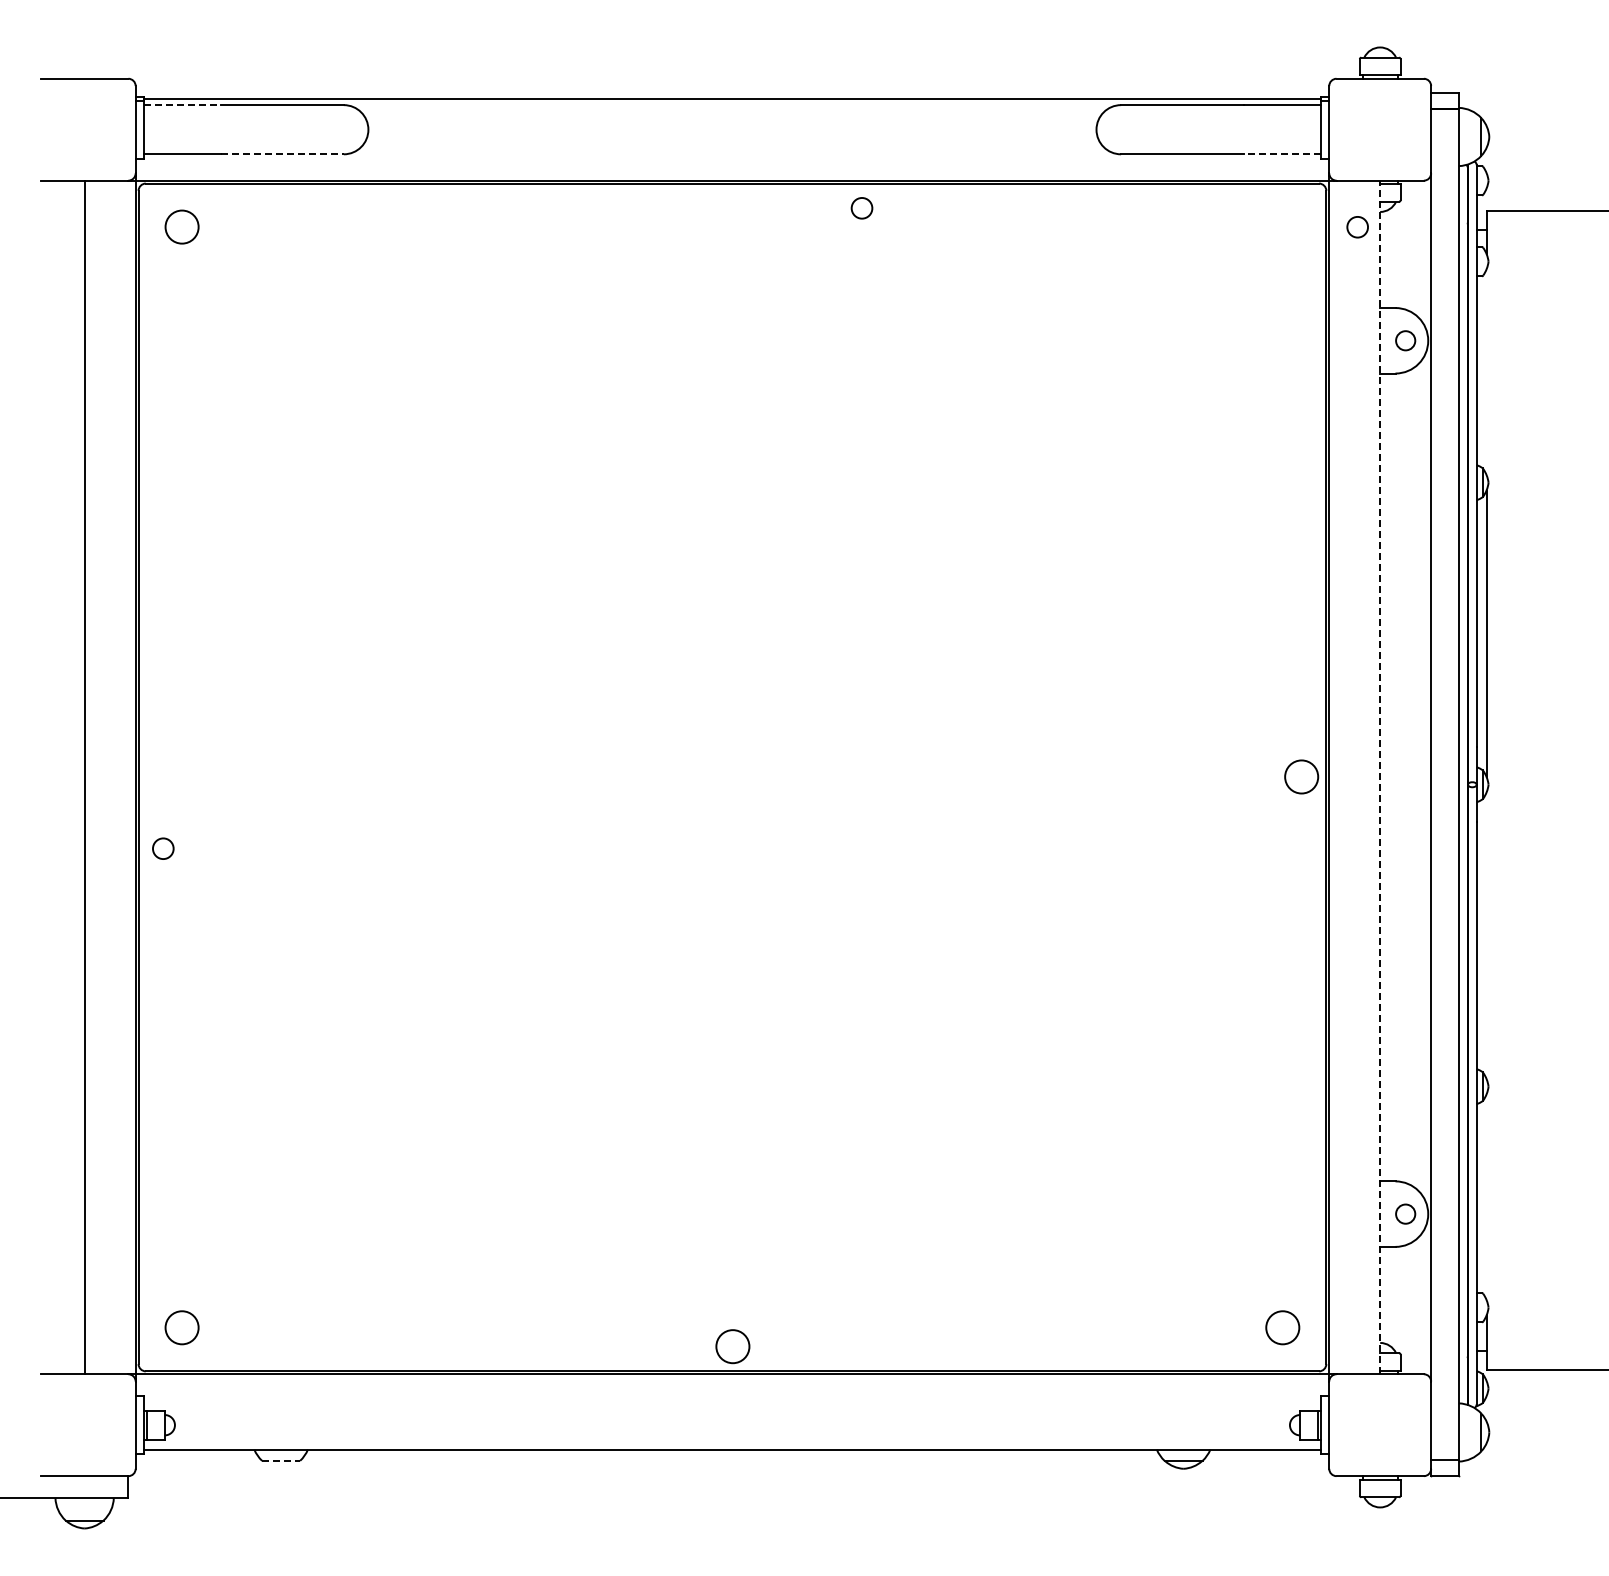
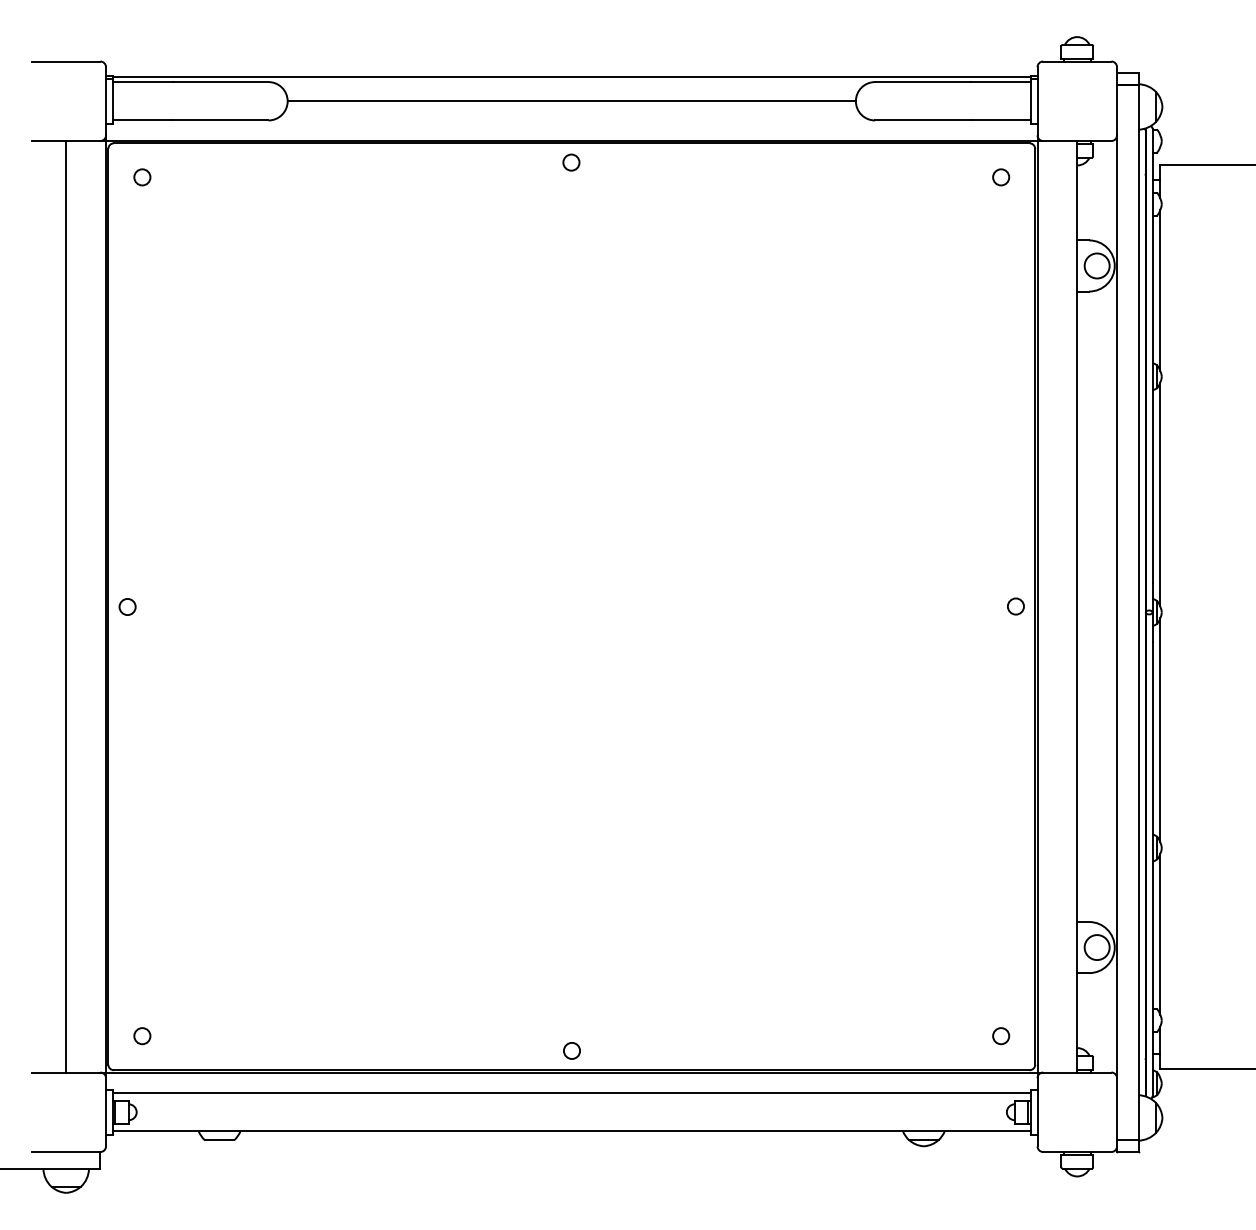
line: (183, 105) -> (143, 82), dashed -> solid
line: (732, 129) -> (571, 101), added
line: (283, 154) -> (221, 120), dashed -> solid
line: (1281, 154) -> (1000, 120), dashed -> solid
circle: (861, 208) -> (571, 162), moved
circle: (182, 227) -> (142, 177), size x0.62
circle: (1357, 227) -> (1001, 177), moved
circle: (1405, 340) -> (1097, 265), size x1.67
line: (1486, 371) -> (1160, 289), added
circle: (1301, 777) -> (1015, 606), size x0.62
line: (1380, 777) -> (1077, 606), dashed -> solid
circle: (163, 848) -> (127, 606), moved
line: (1486, 935) -> (1160, 730), added
line: (1486, 1197) -> (1160, 934), added
circle: (1405, 1214) -> (1097, 947), size x1.67
circle: (182, 1327) -> (142, 1036), size x0.62
circle: (1282, 1327) -> (1001, 1036), size x0.62
circle: (732, 1346) -> (571, 1050), size x0.62
line: (732, 1400) -> (571, 1092), added
line: (281, 1460) -> (219, 1139), dashed -> solid

